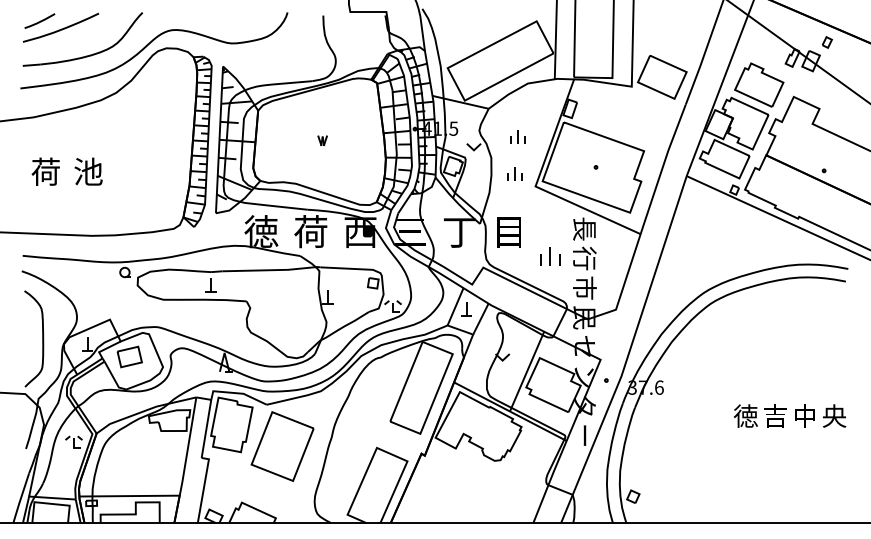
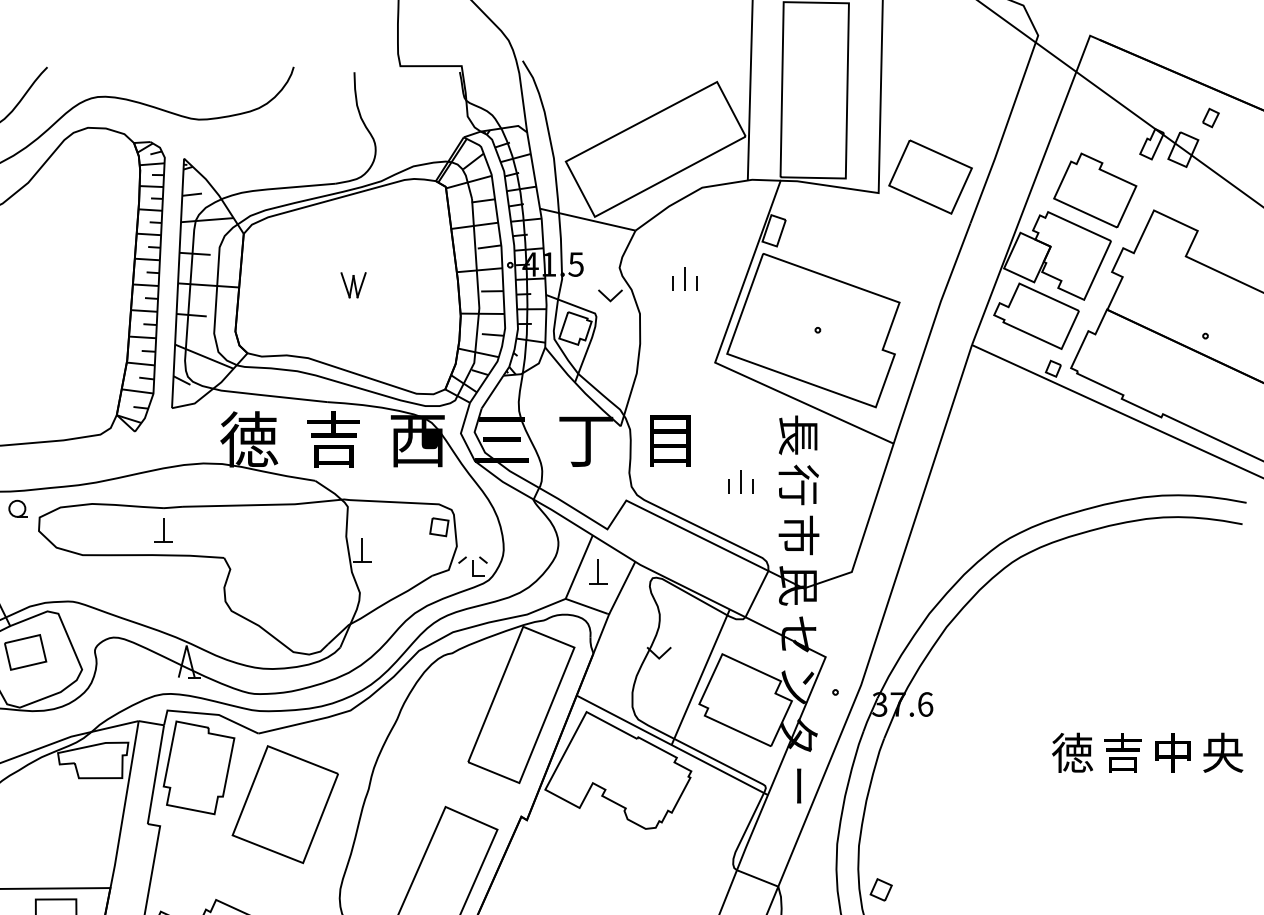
part: (322, 140) -> (353, 284), size x1.67
part: (514, 173) -> (679, 340), removed
text: (310, 231) -> (332, 439), 荷 -> 吉
part: (550, 256) -> (740, 481), size x0.71

